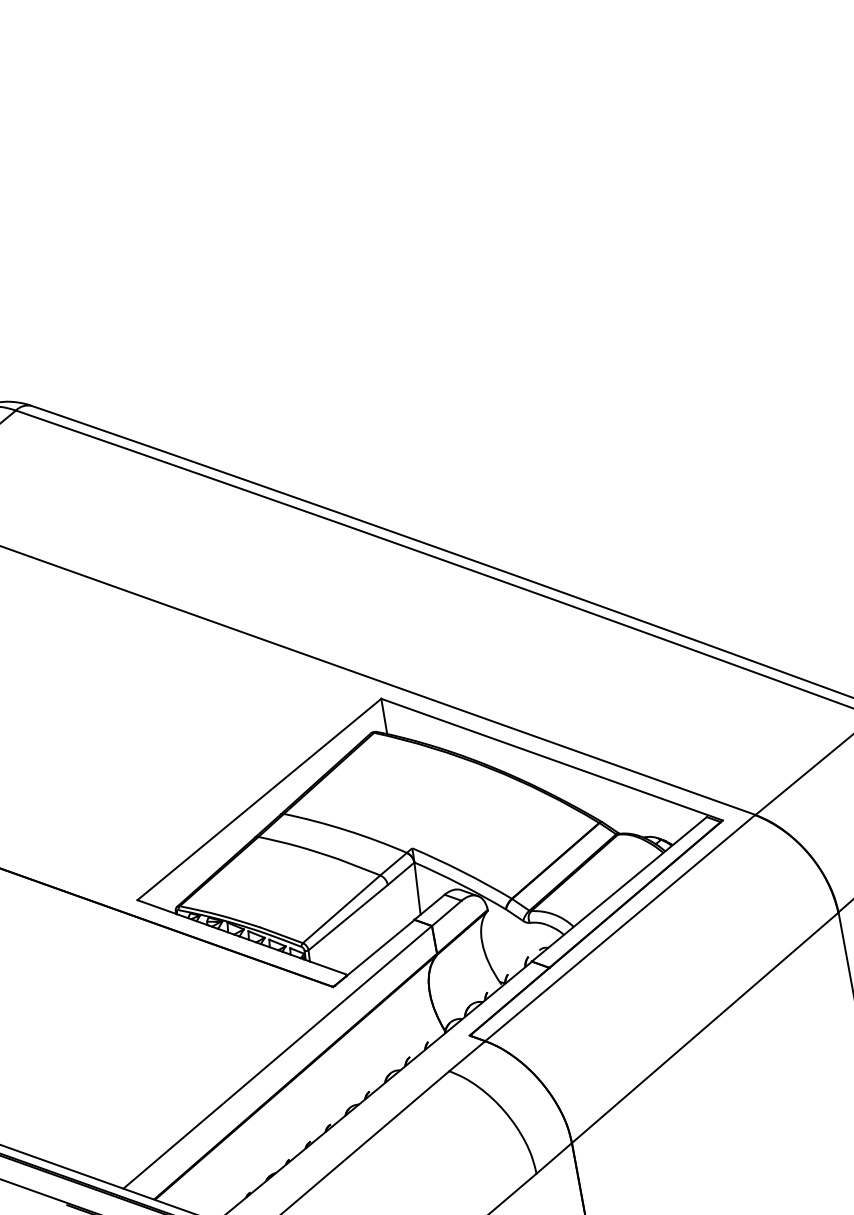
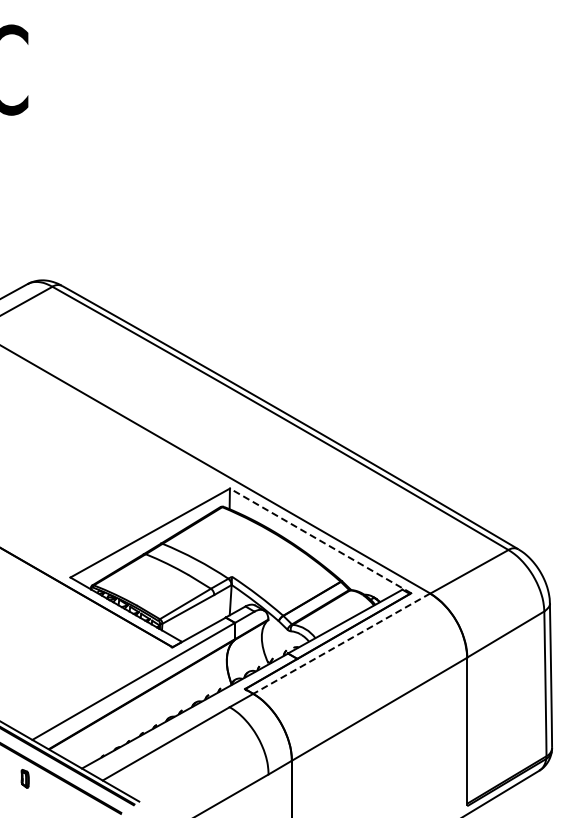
line: (551, 758) -> (320, 540), solid -> dashed
line: (619, 927) -> (341, 643), solid -> dashed

